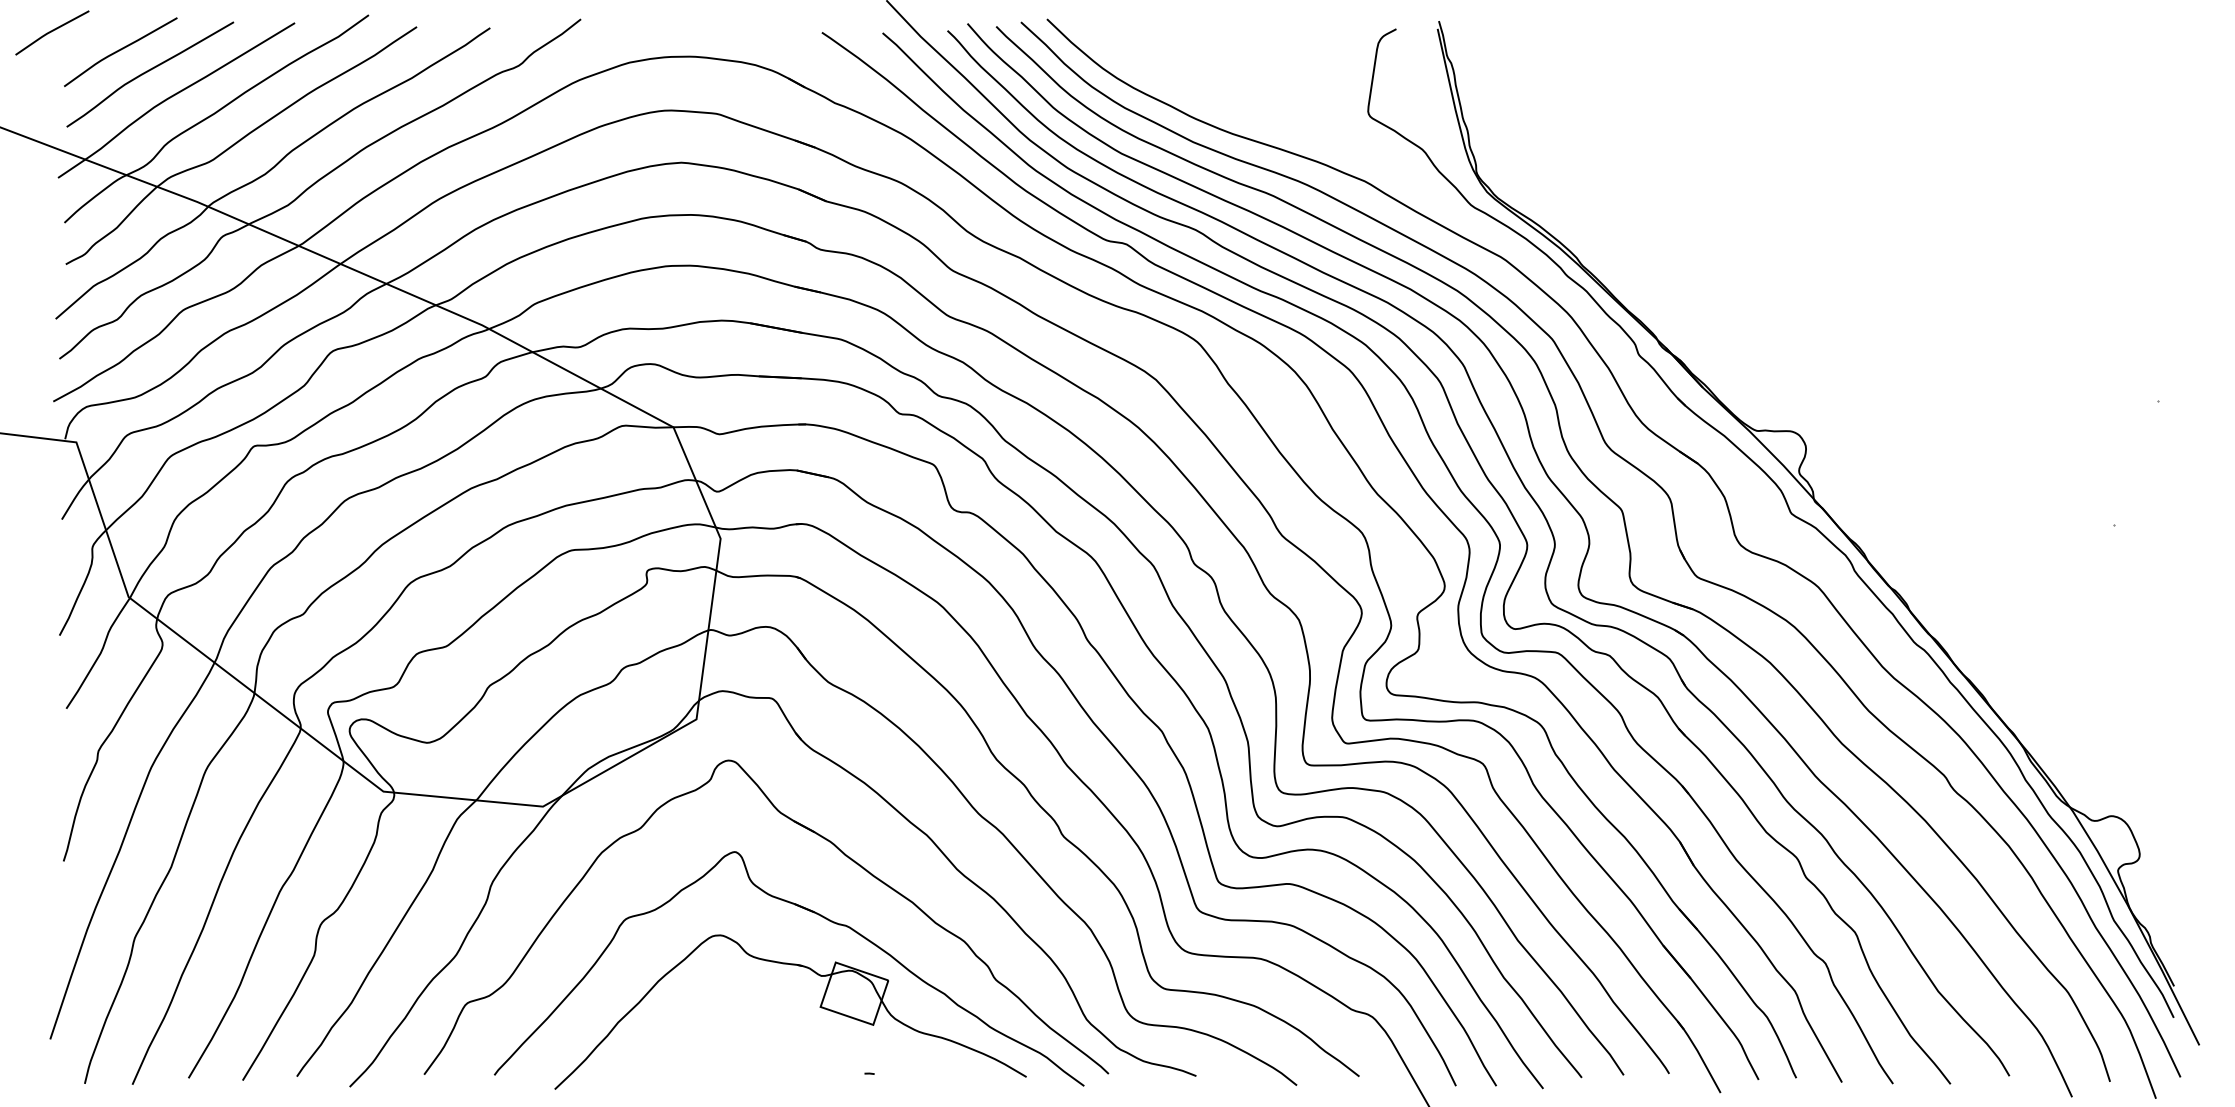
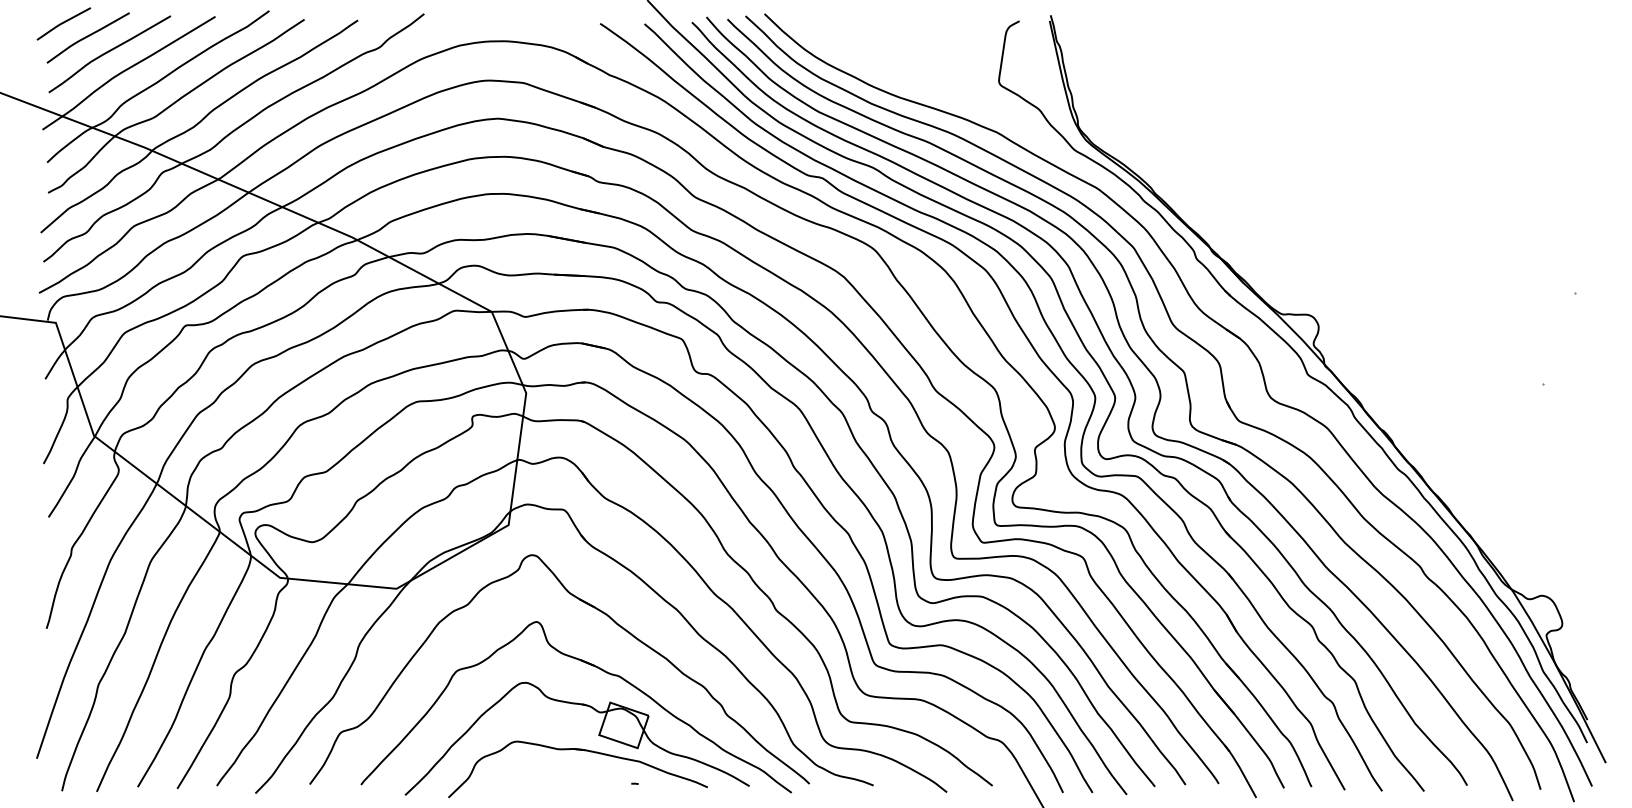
line: (52, 31) -> (63, 22), moved
part: (796, 1028) -> (581, 750), added

